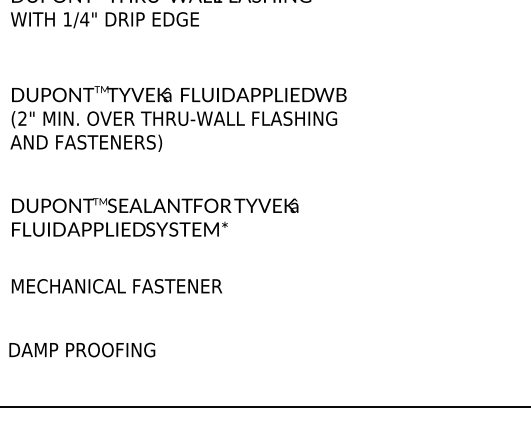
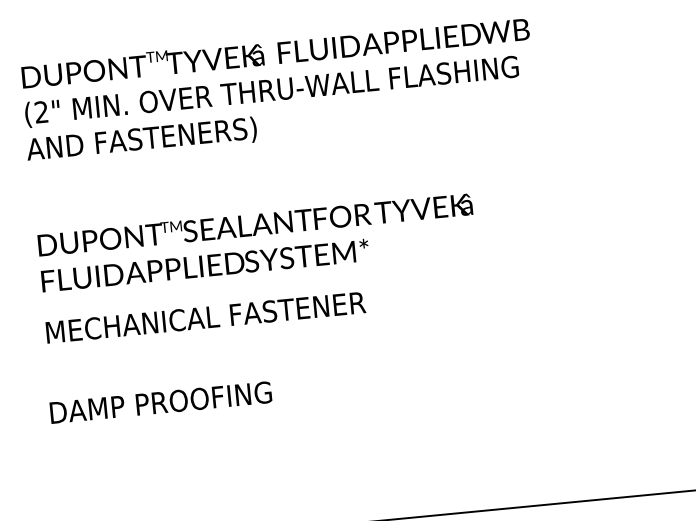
text: (116, 286) -> (205, 318), moved
text: (82, 349) -> (161, 401), moved

